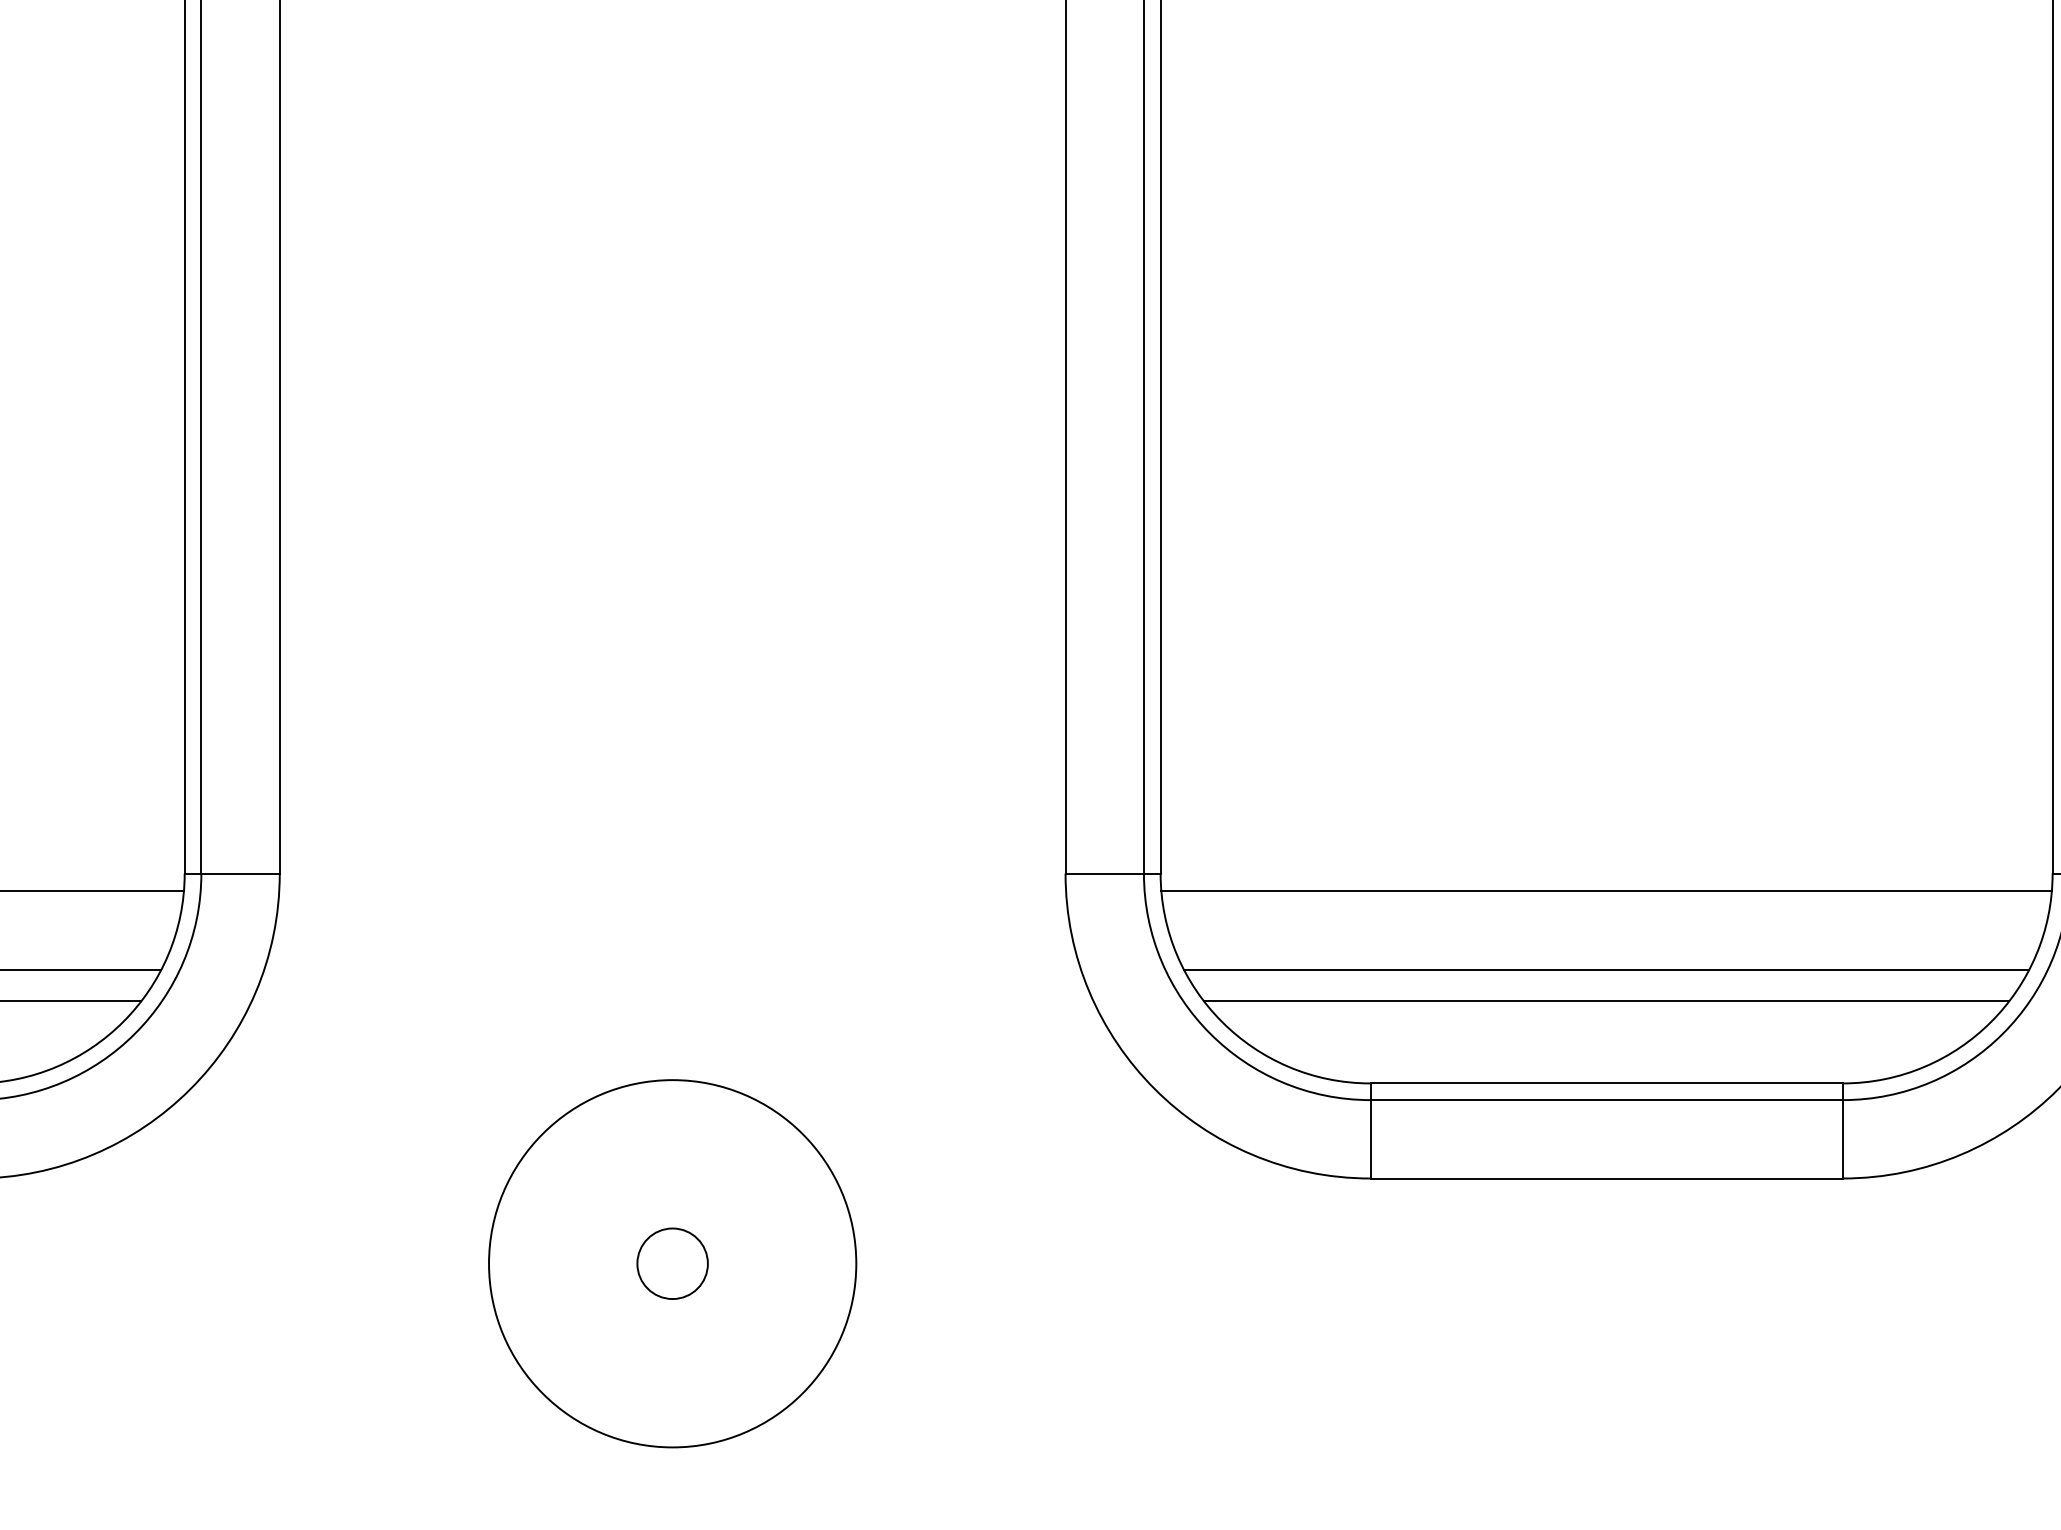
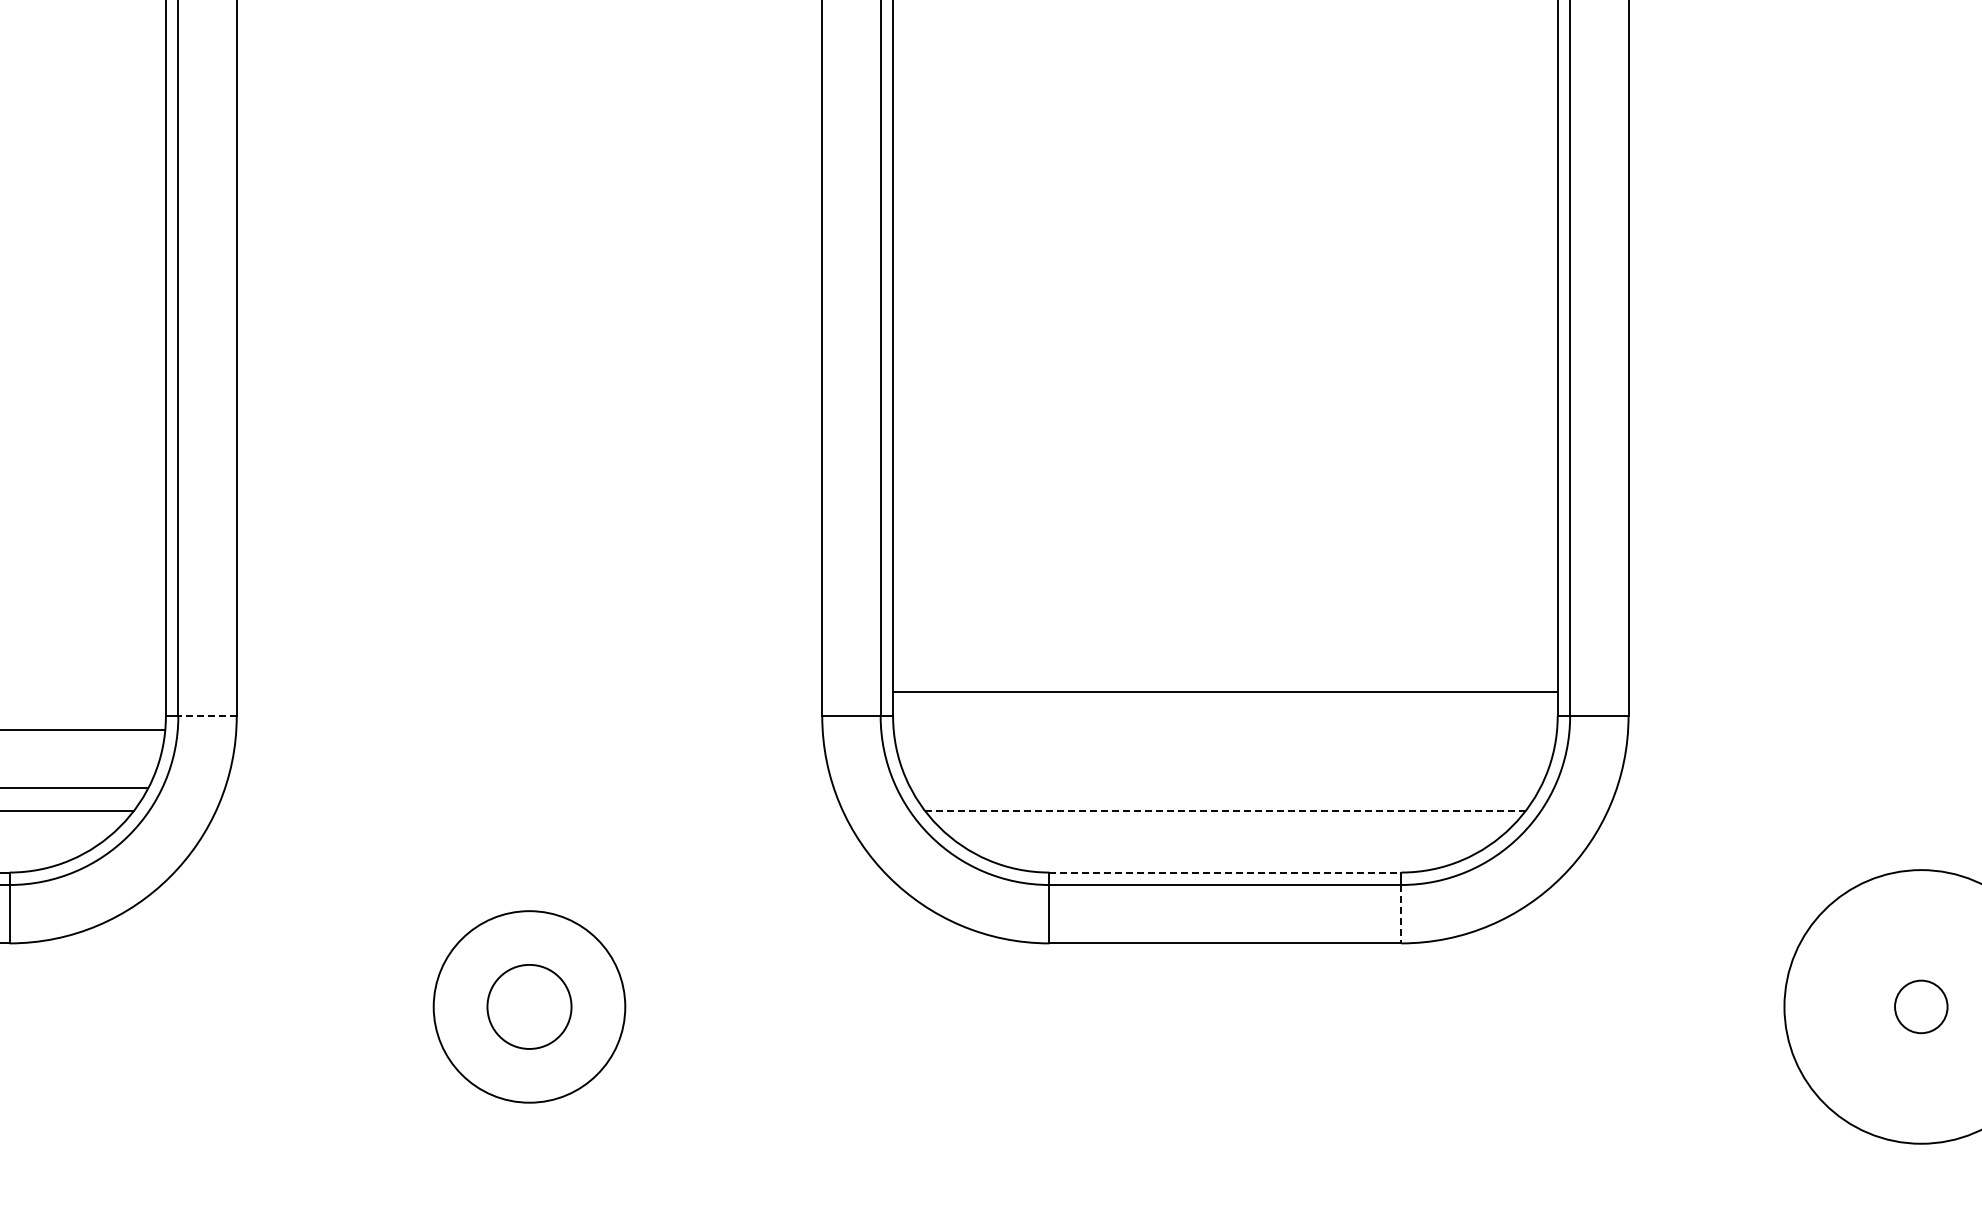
line: (240, 873) -> (207, 716), solid -> dashed
line: (1606, 891) -> (1225, 691), moved
line: (1606, 969) -> (1225, 787), removed
line: (1606, 1001) -> (1225, 811), solid -> dashed
line: (1606, 1083) -> (1225, 872), solid -> dashed
line: (1842, 1139) -> (1401, 914), solid -> dashed
circle: (672, 1263) -> (529, 1006), size x0.7
circle: (672, 1263) -> (529, 1006), size x1.6

